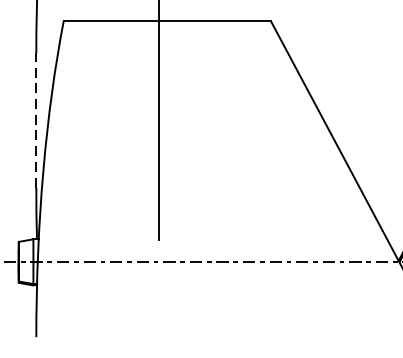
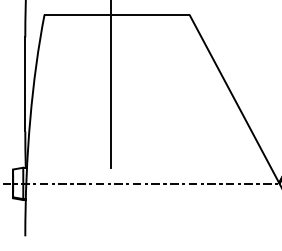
line: (36, 119) -> (25, 83), dashed -> solid

